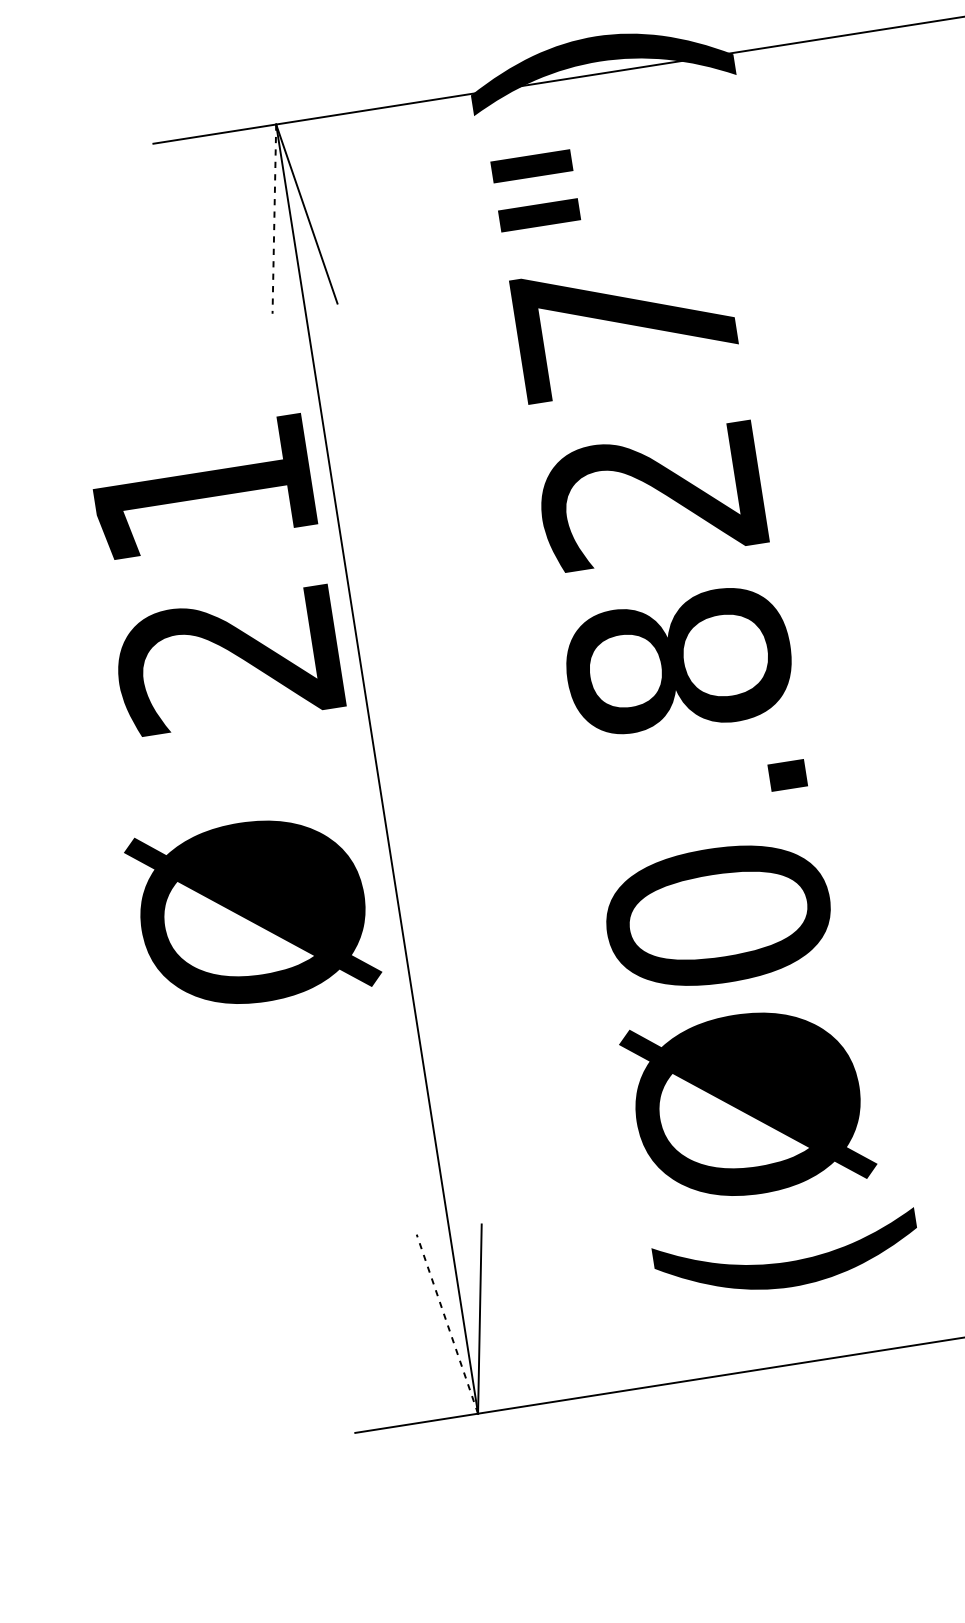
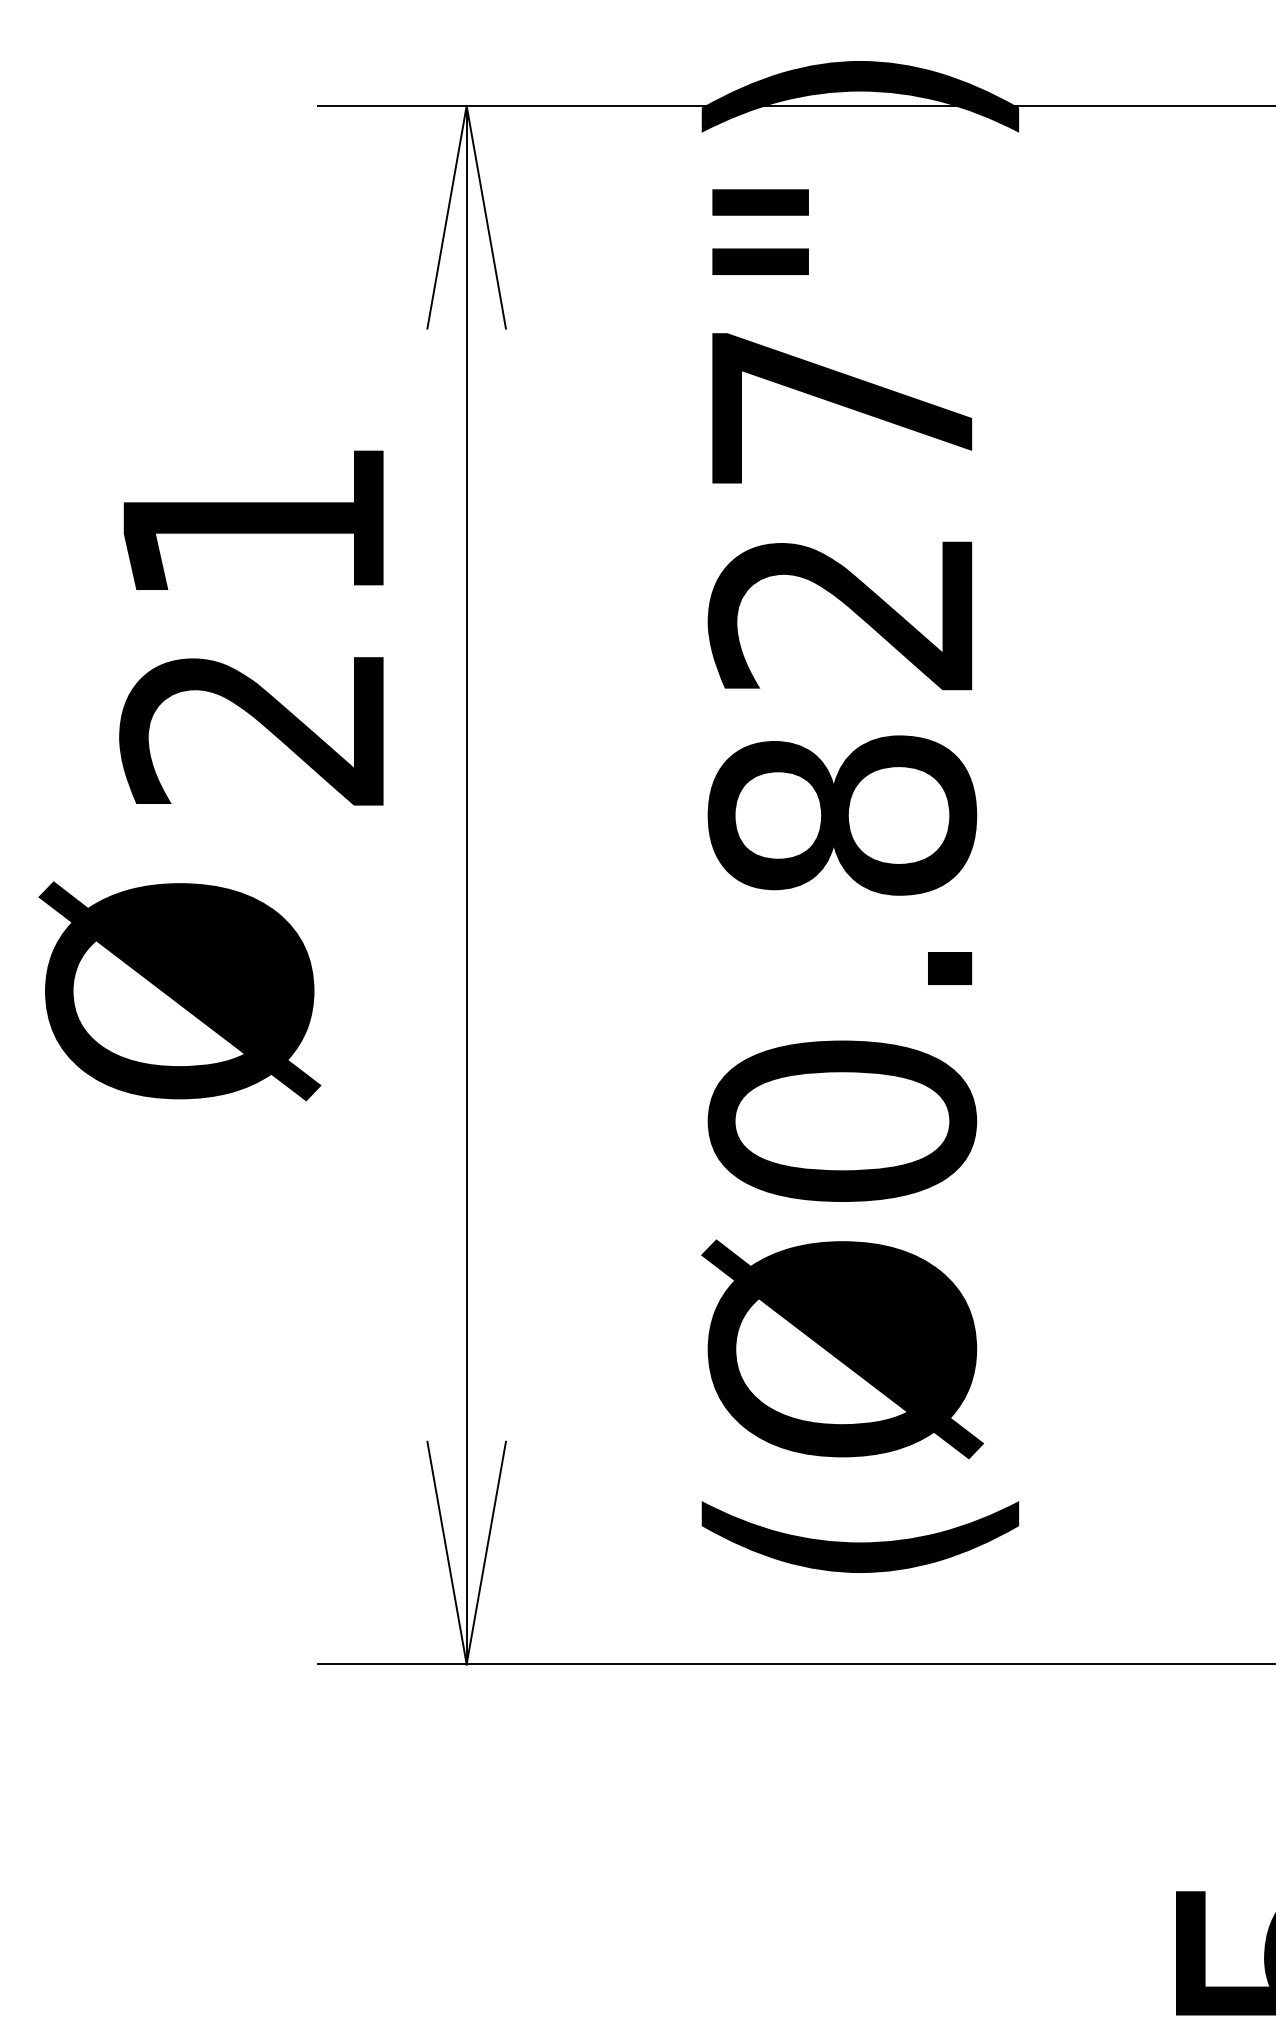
line: (273, 219) -> (446, 217), dashed -> solid
text: (214, 576) -> (251, 627), moved
text: (252, 912) -> (179, 991), moved
line: (446, 1323) -> (446, 1552), dashed -> solid

